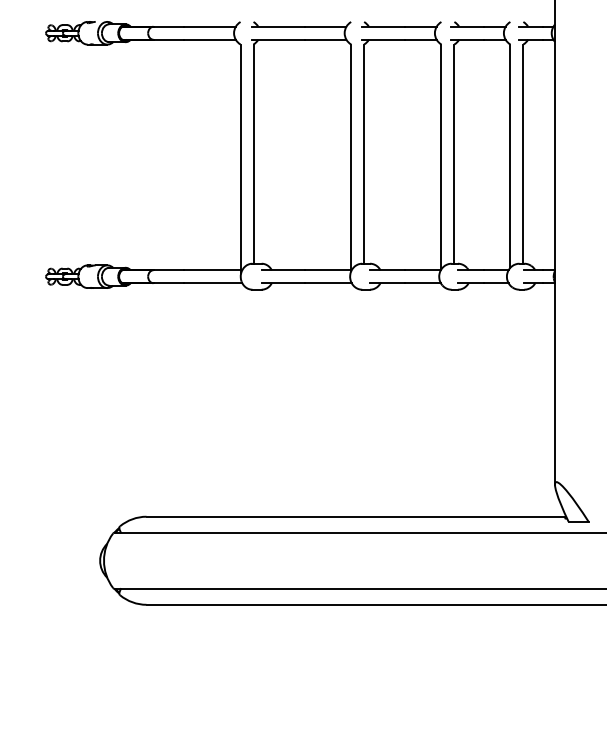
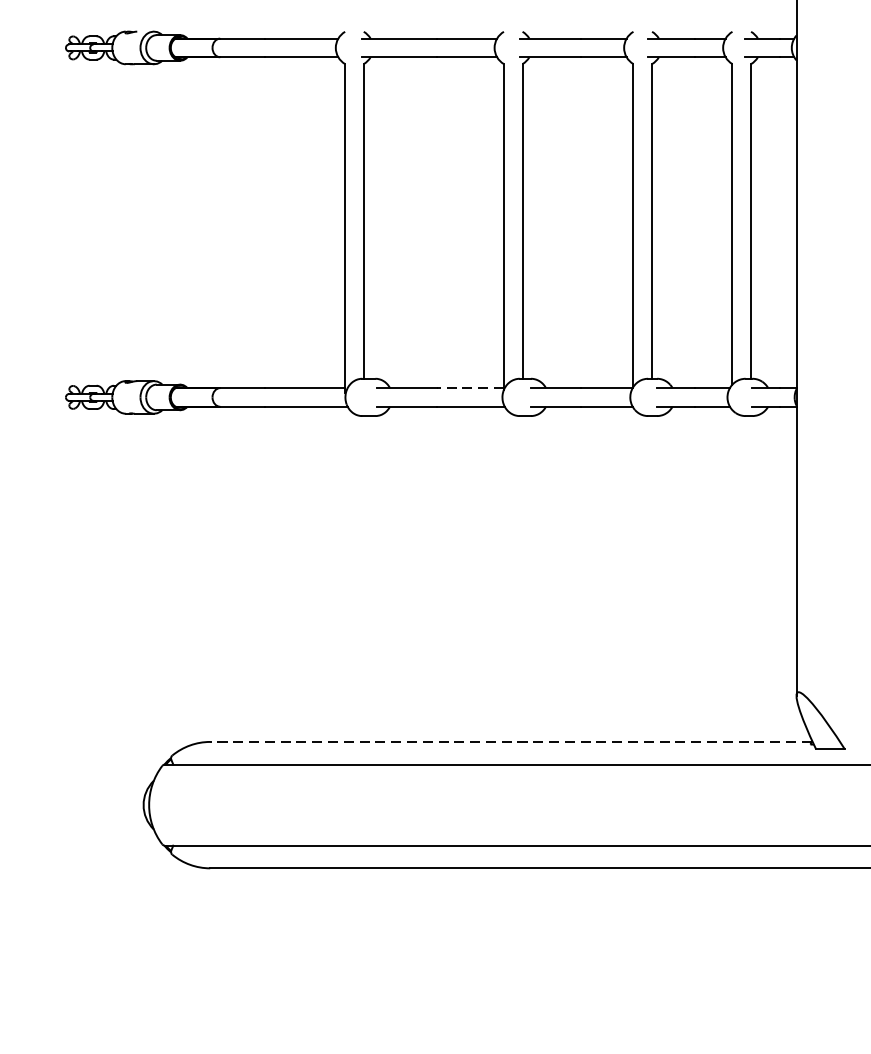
line: (327, 270) -> (469, 388), solid -> dashed
line: (356, 516) -> (511, 741), solid -> dashed

